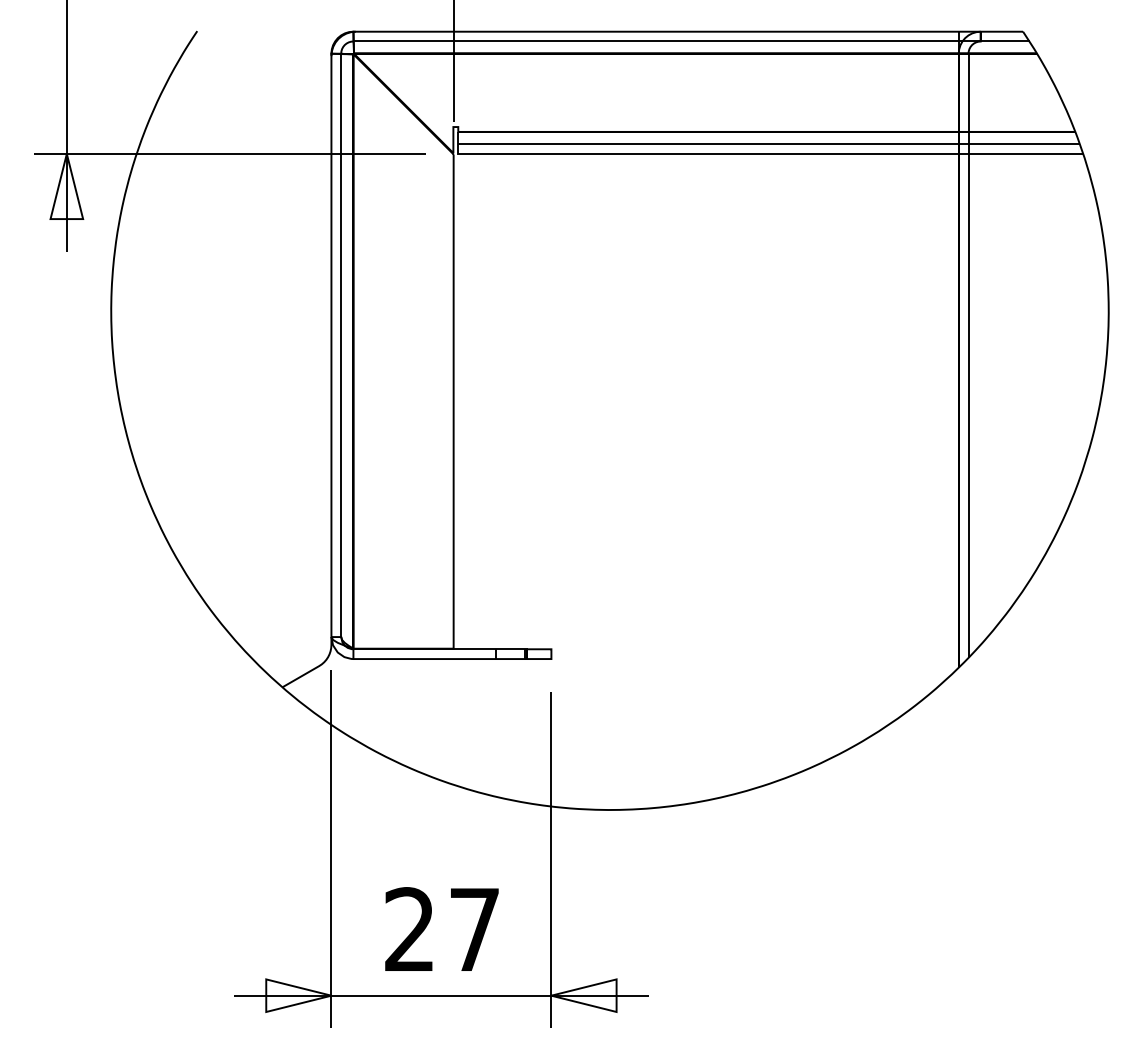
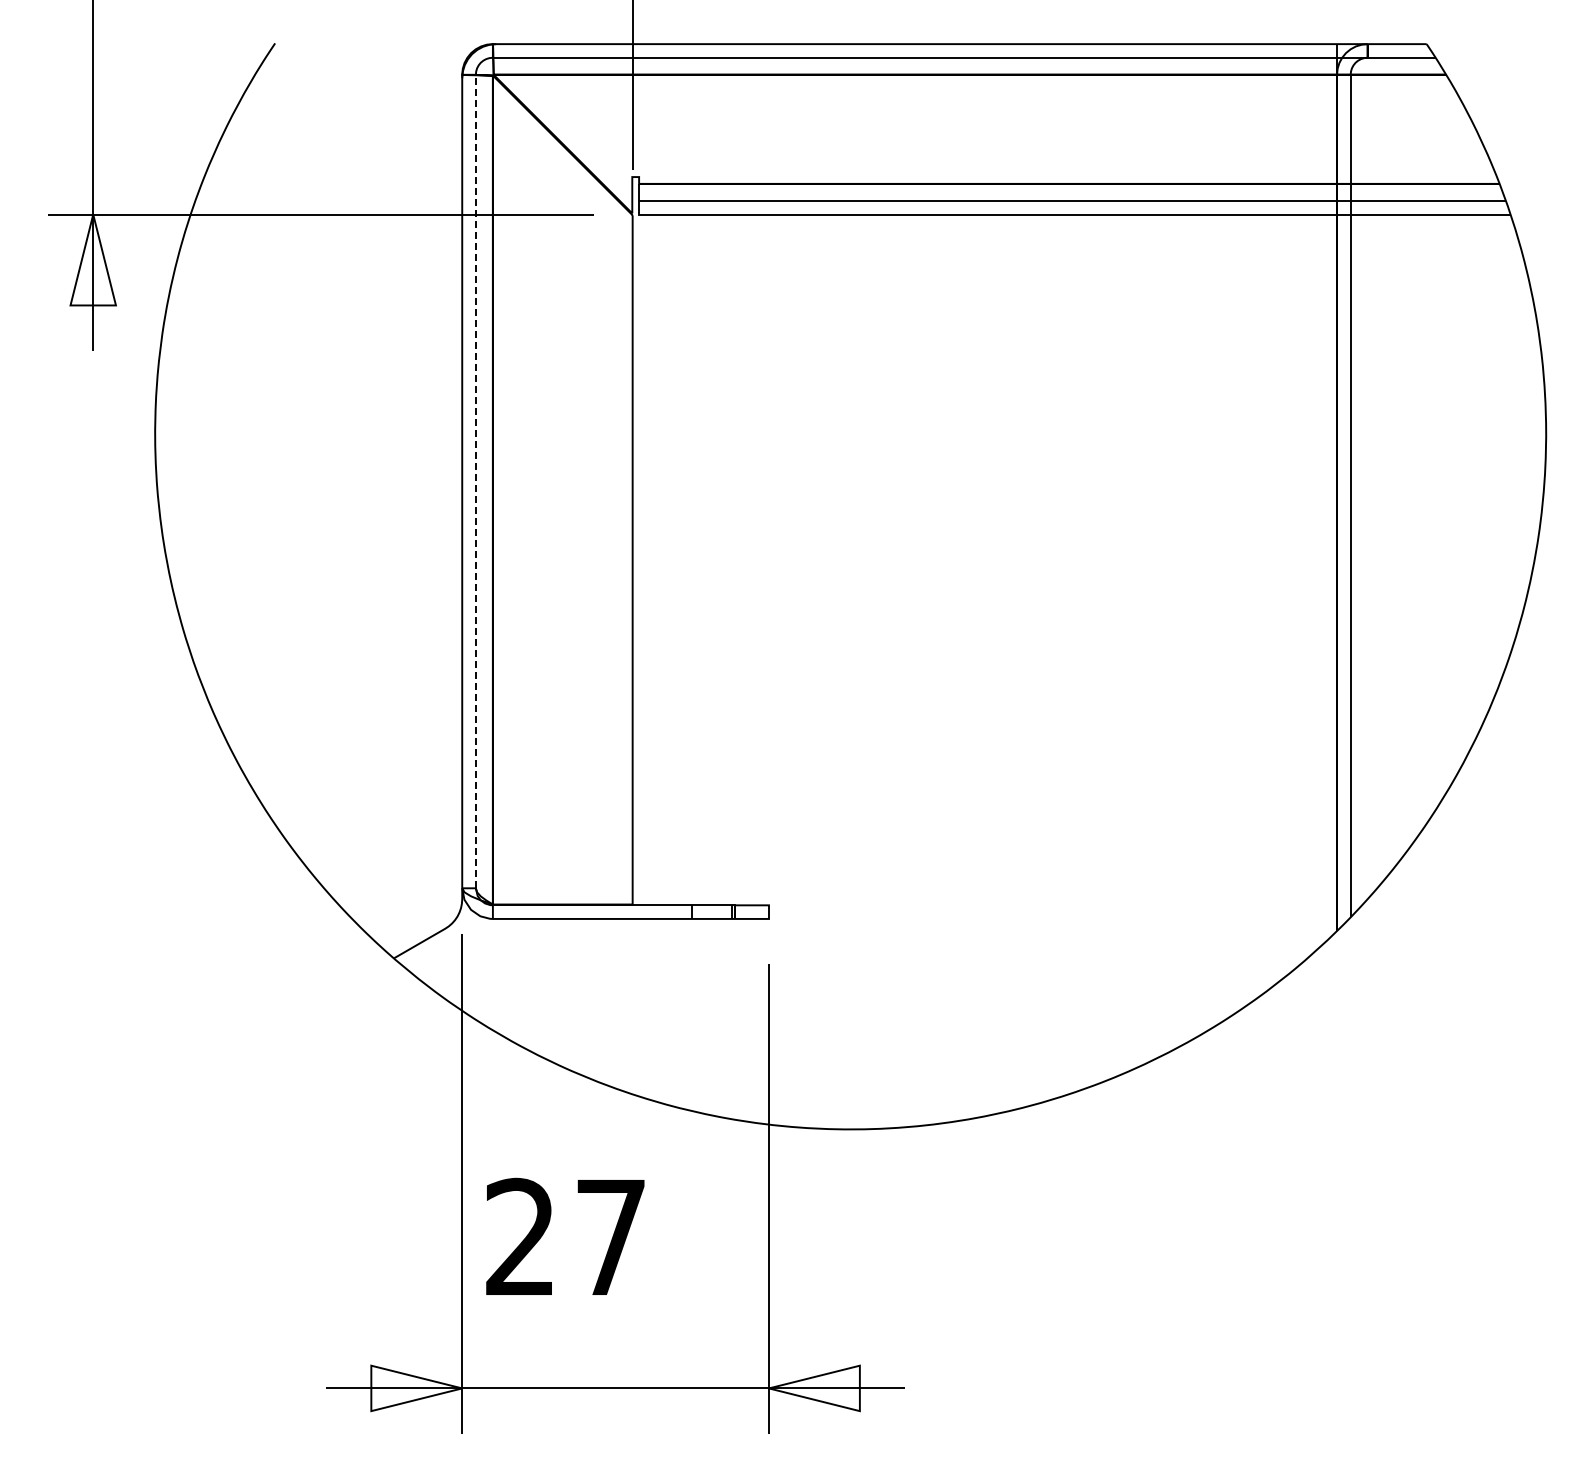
line: (340, 345) -> (475, 481), solid -> dashed
text: (442, 928) -> (565, 1235), moved

